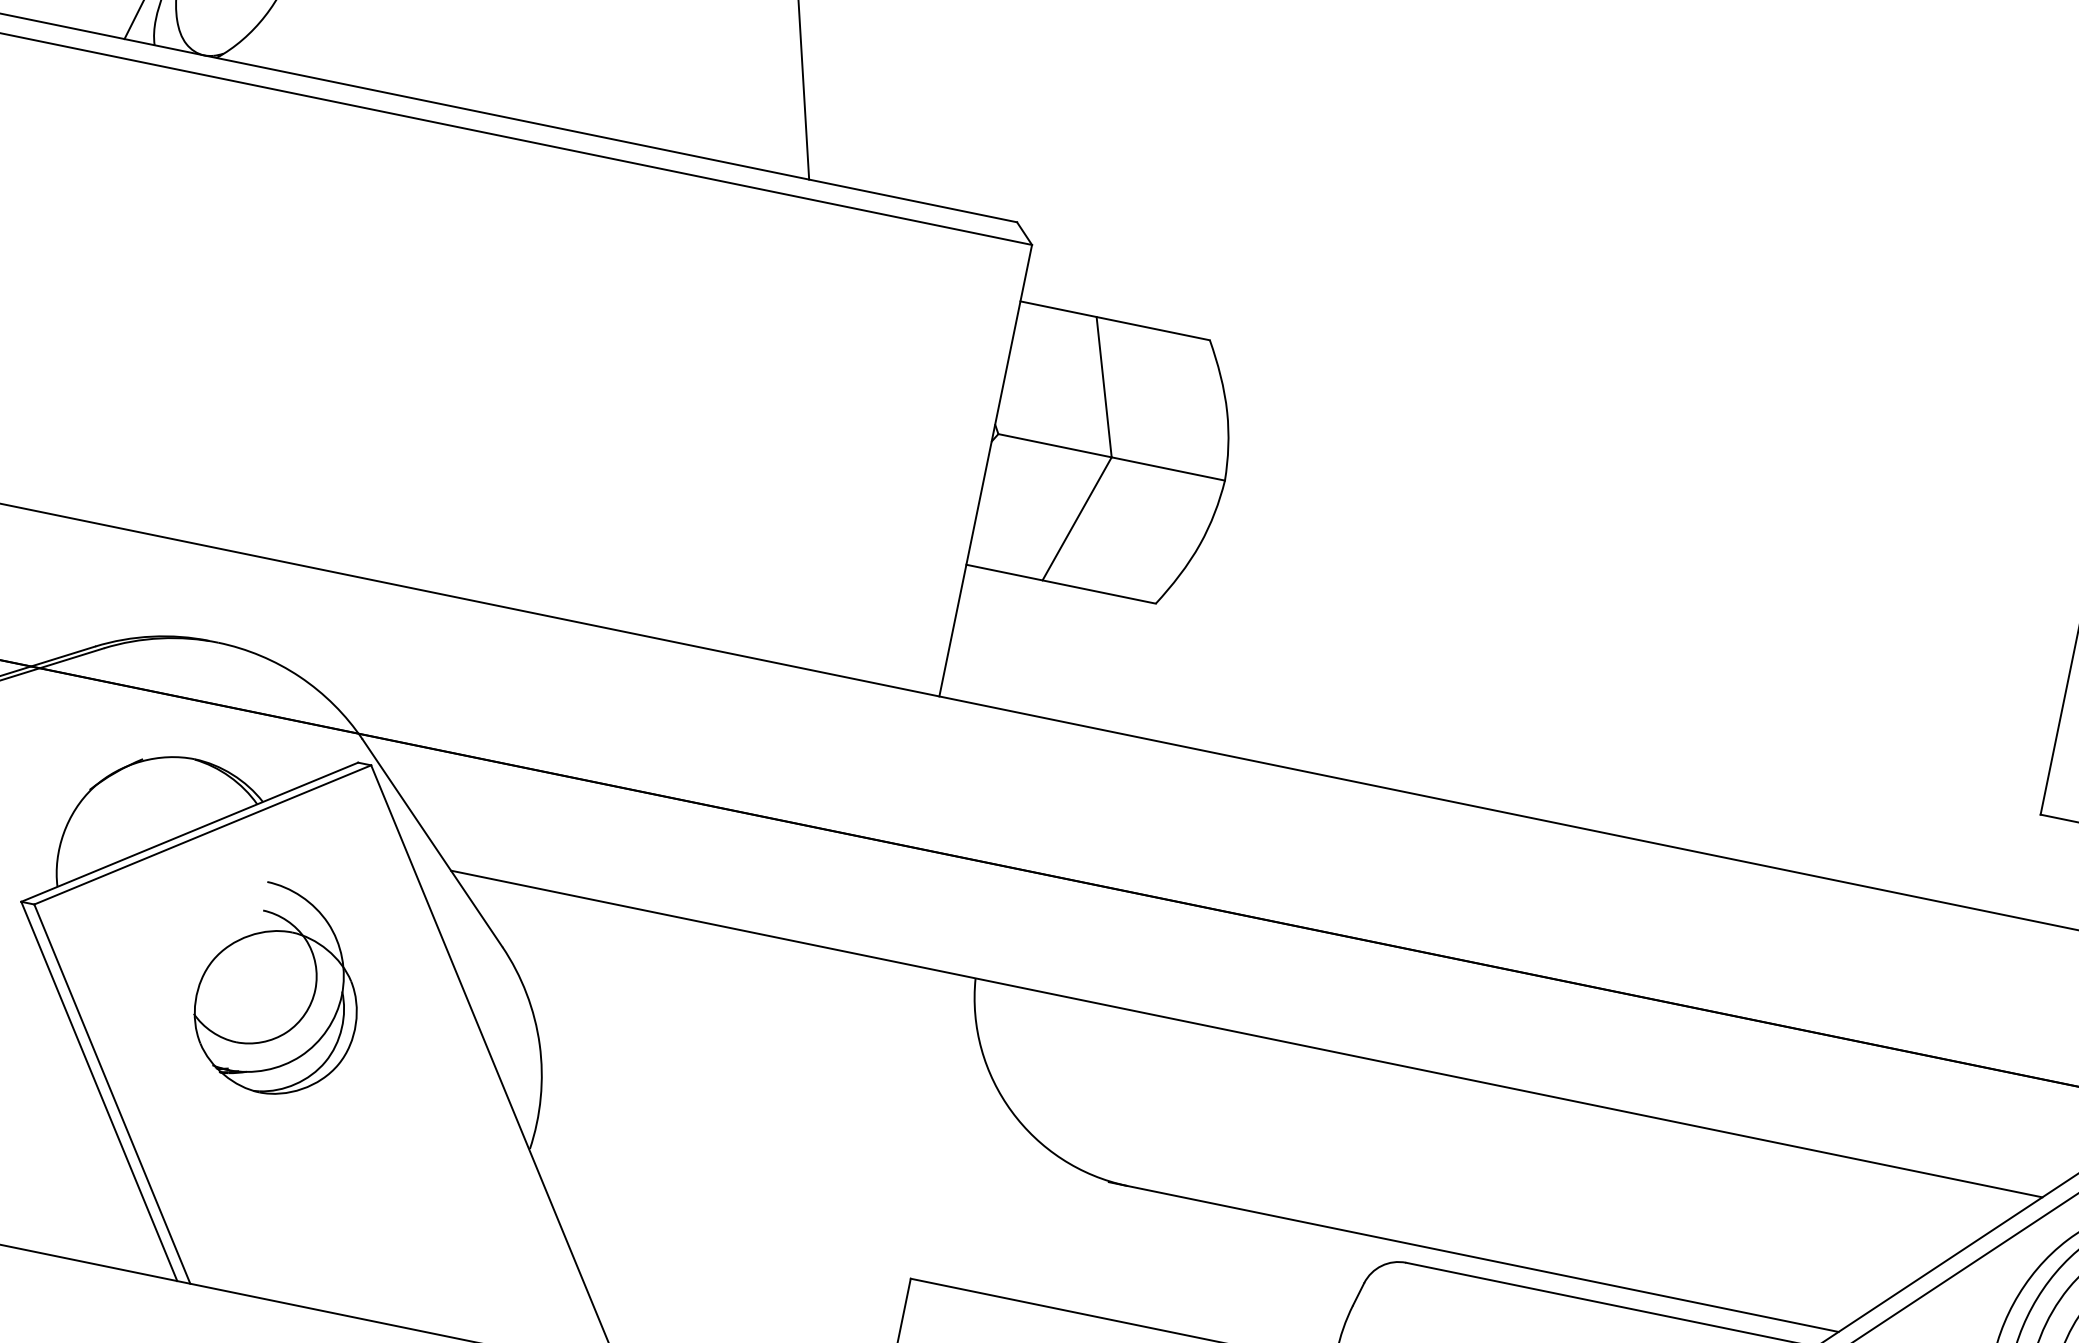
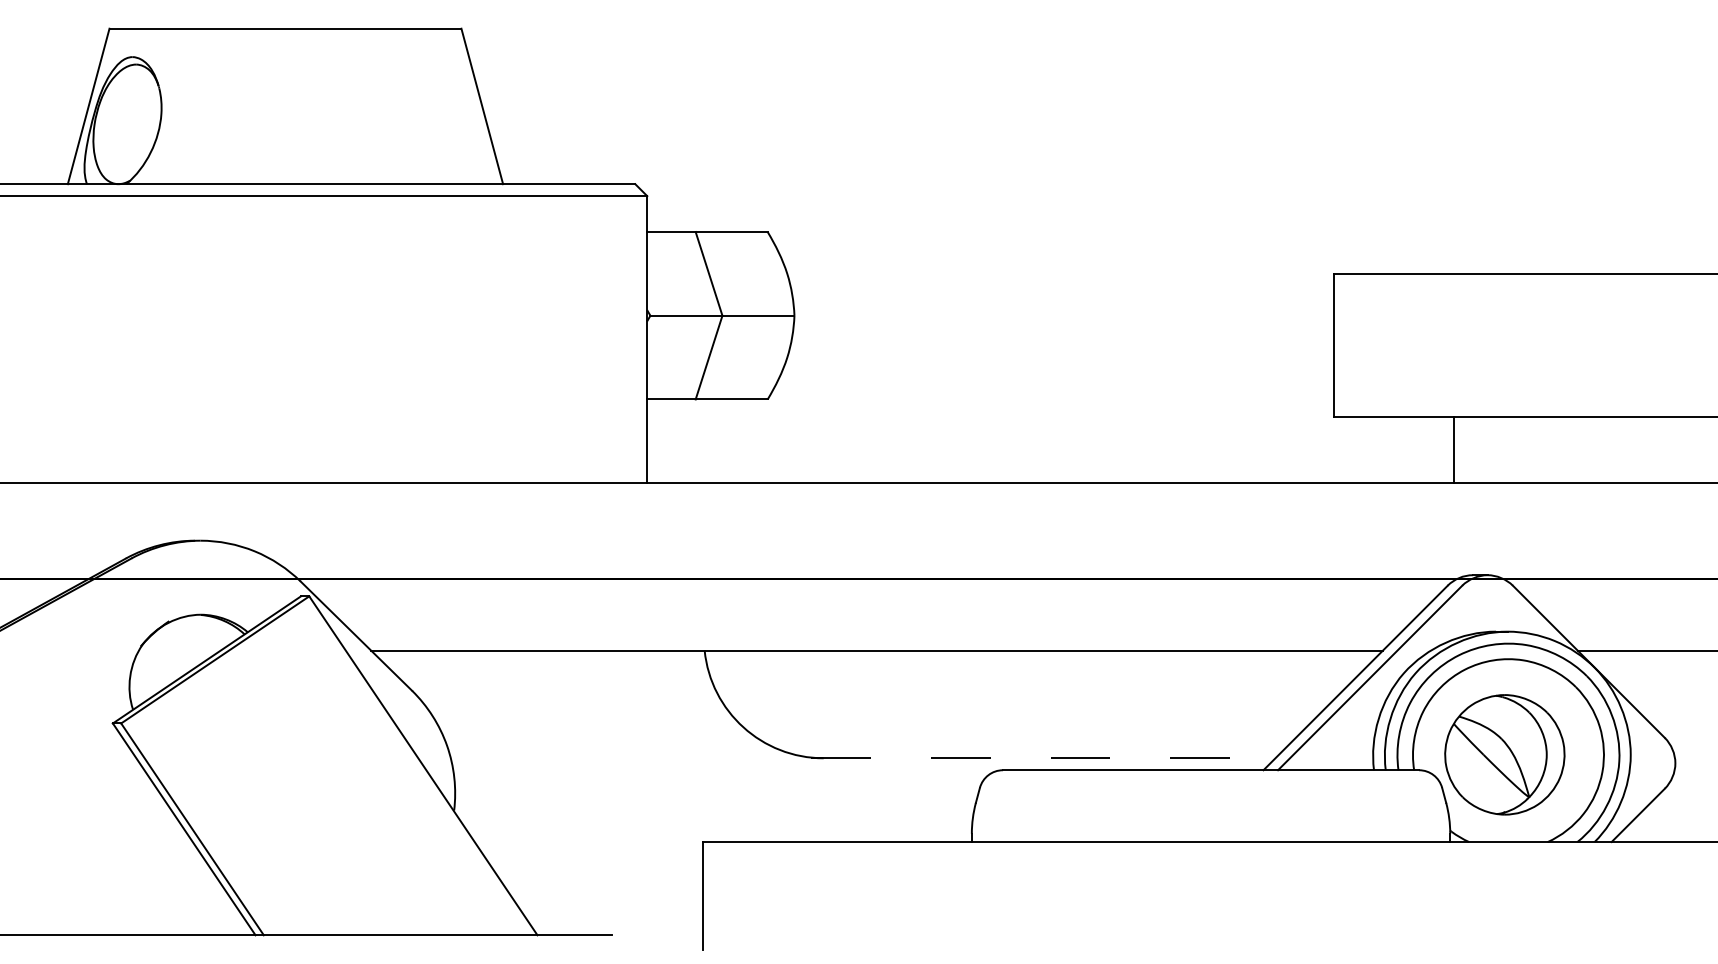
part: (279, 989) -> (281, 744), removed
line: (1473, 1257) -> (1043, 758), solid -> dashed

